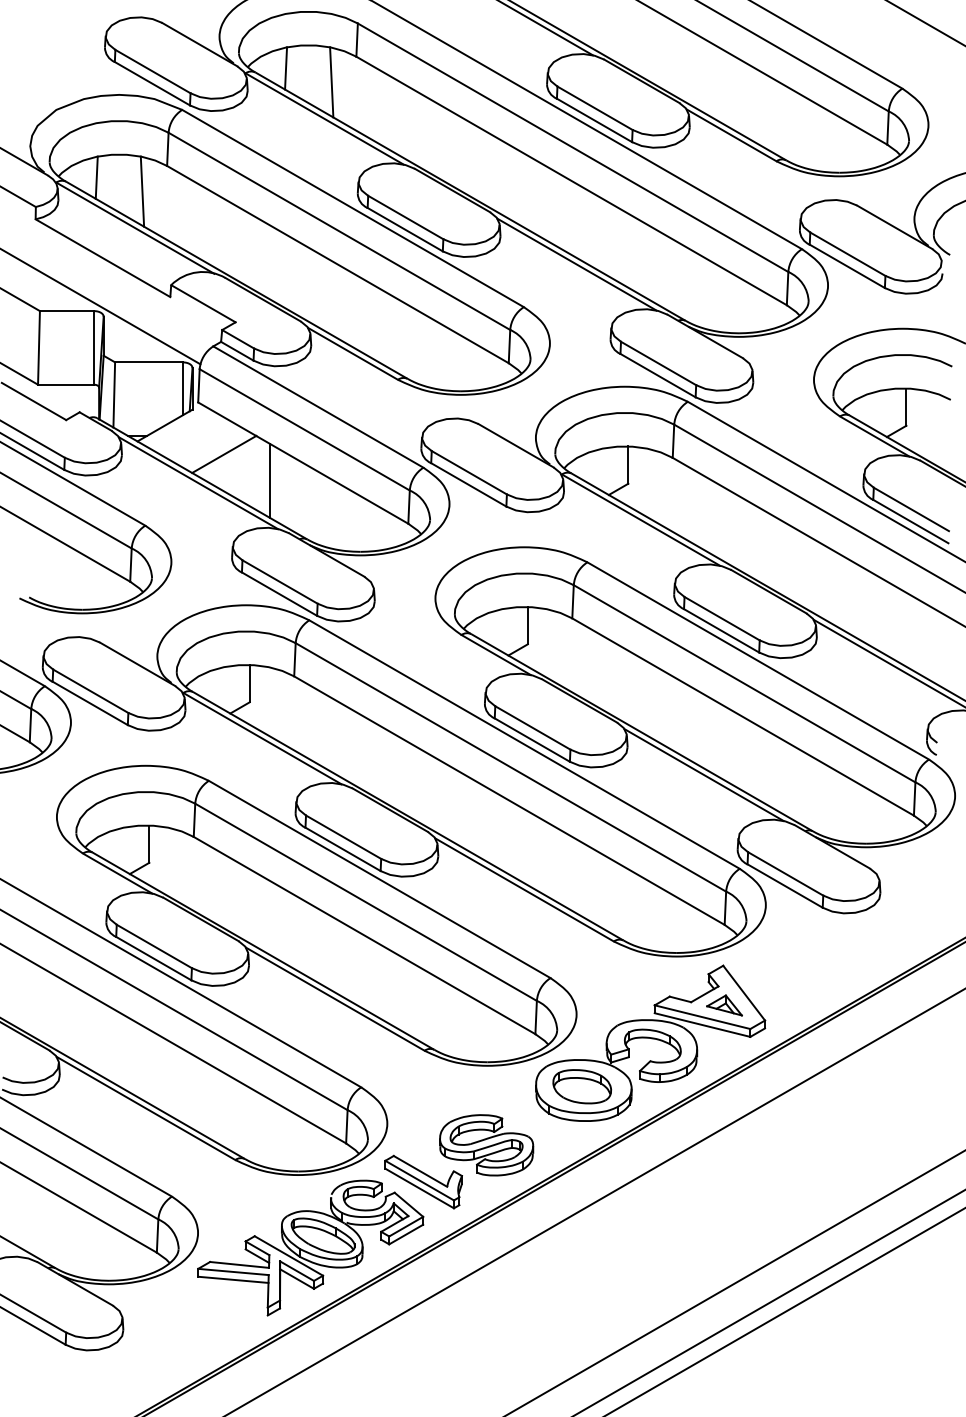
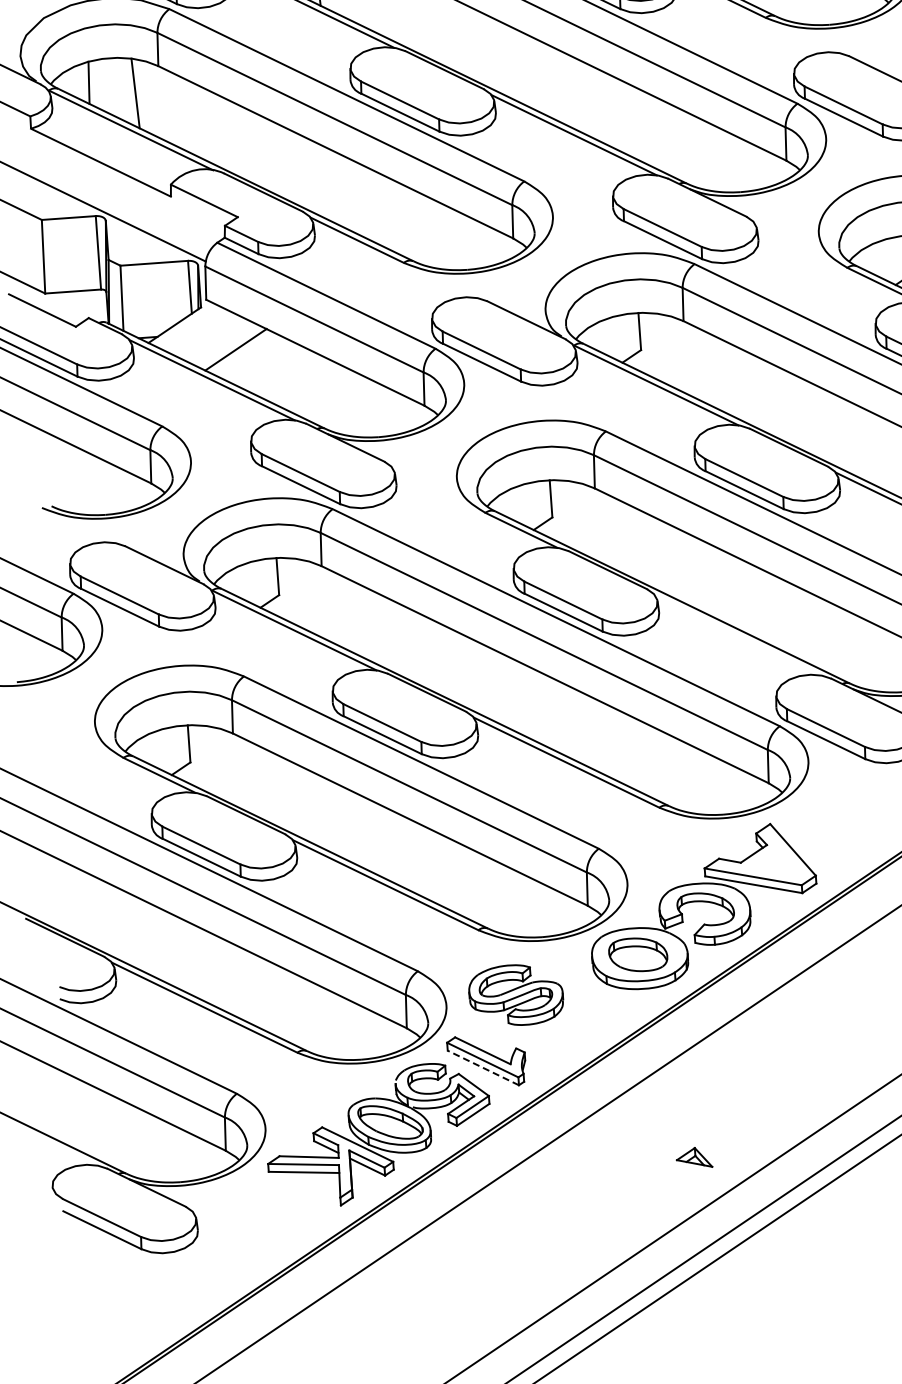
line: (269, 480) -> (282, 372), removed
line: (703, 774) -> (736, 634), removed
part: (724, 1005) -> (694, 1158), moved
part: (486, 1145) -> (516, 995), moved
line: (419, 1188) -> (483, 1067), solid -> dashed

